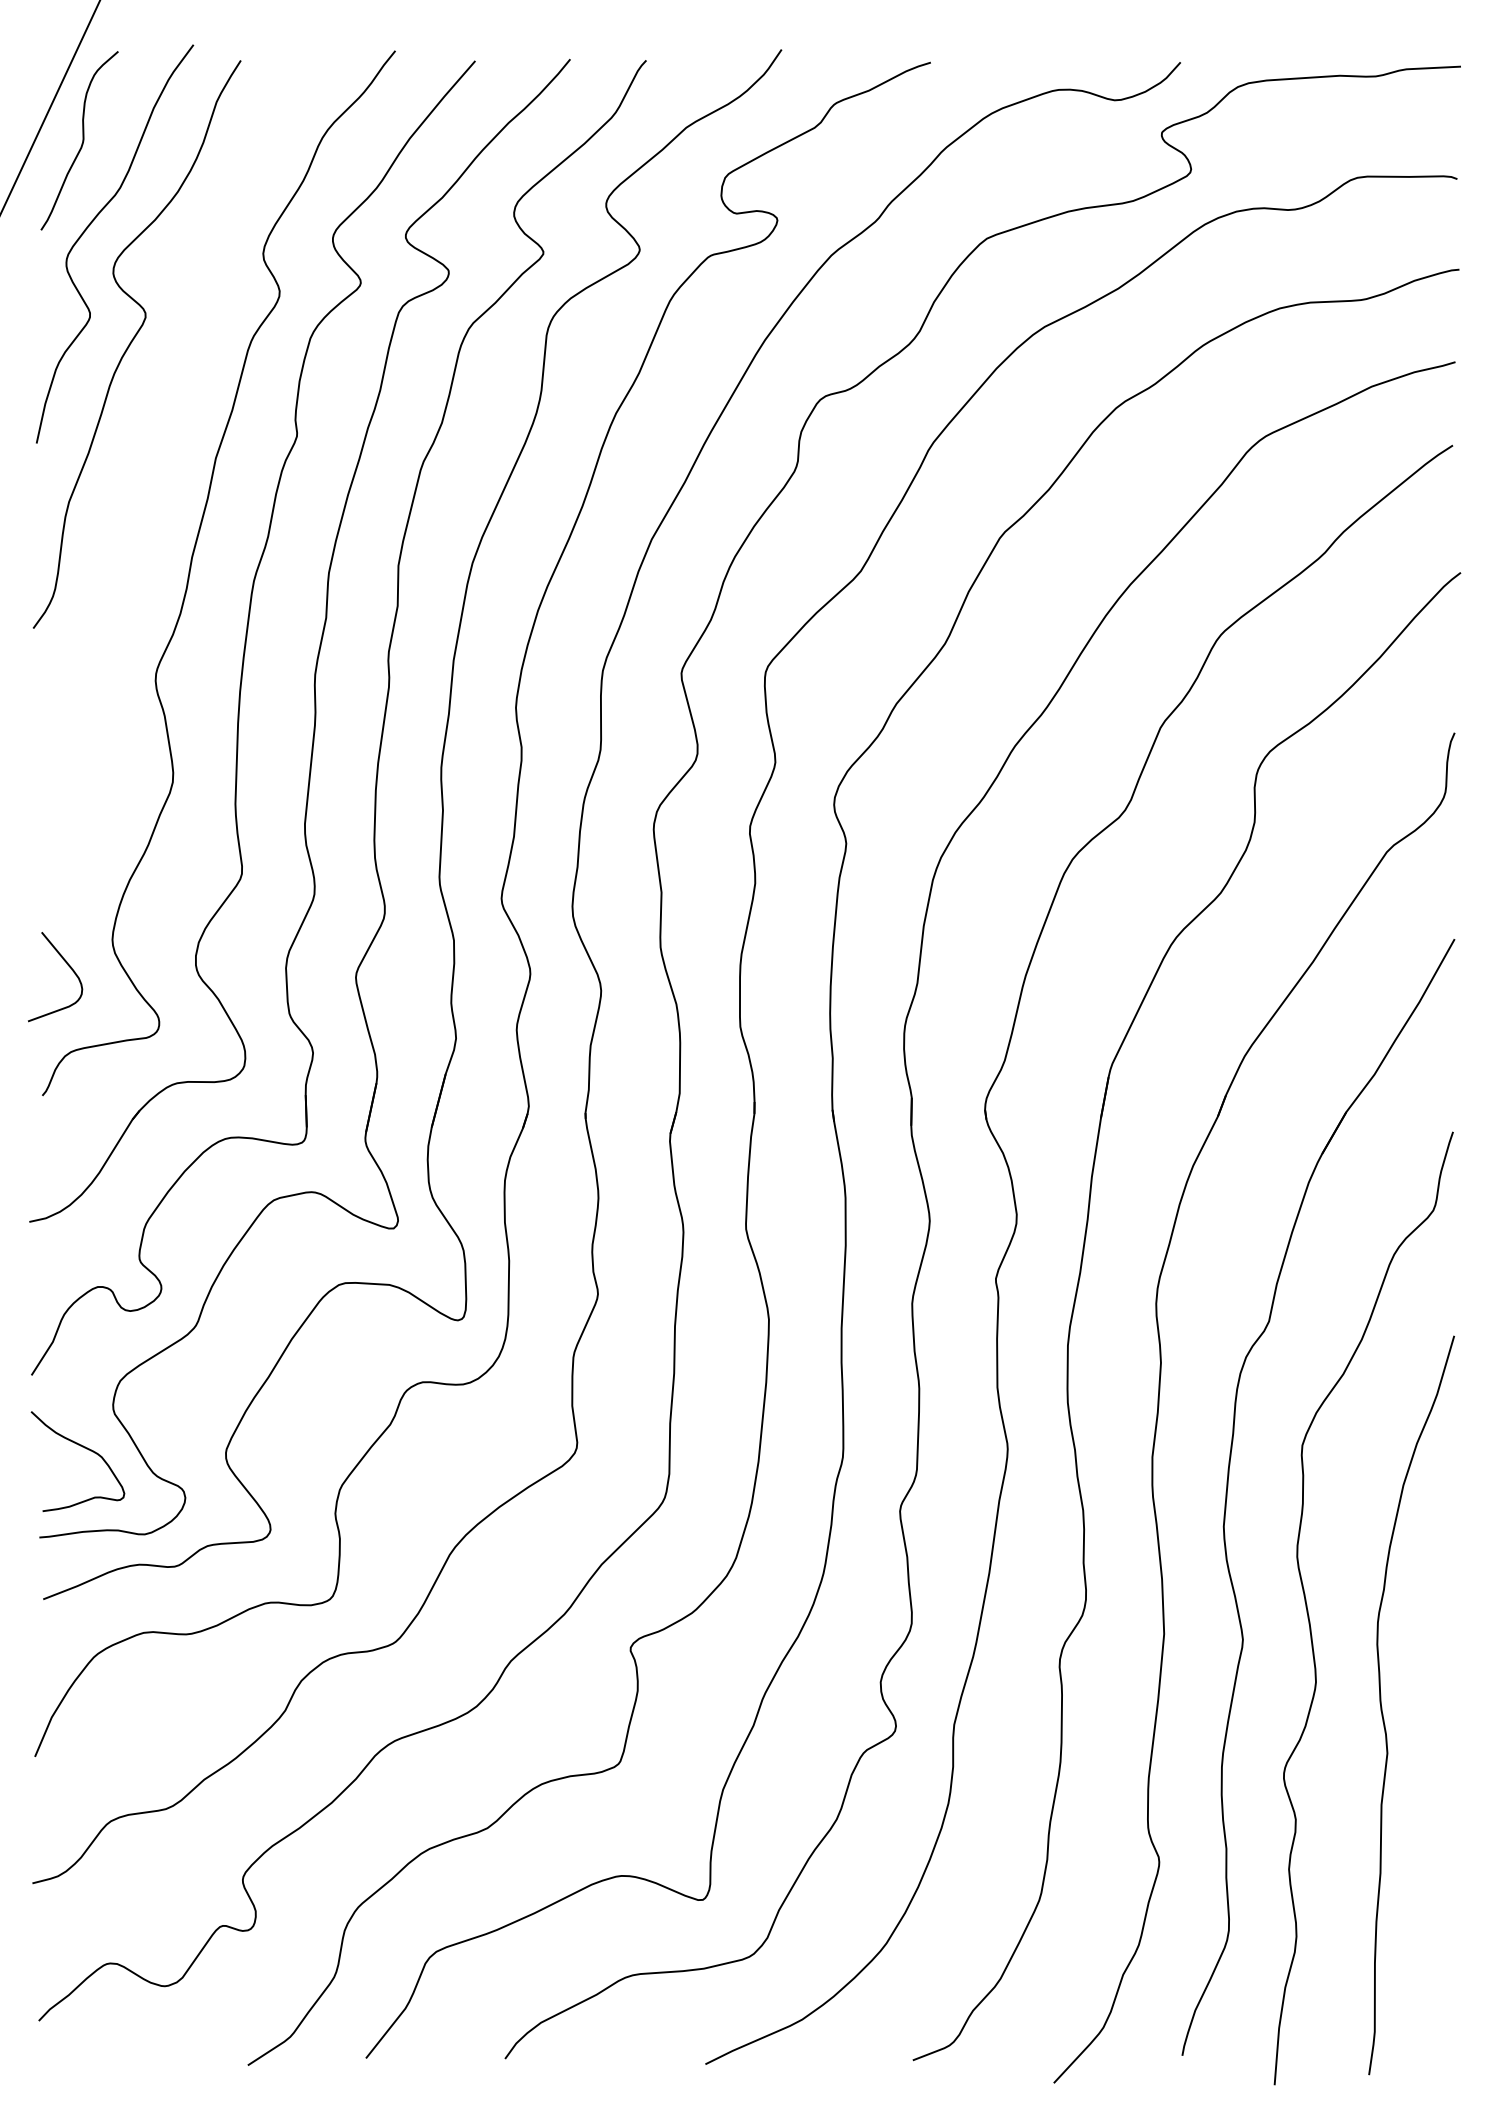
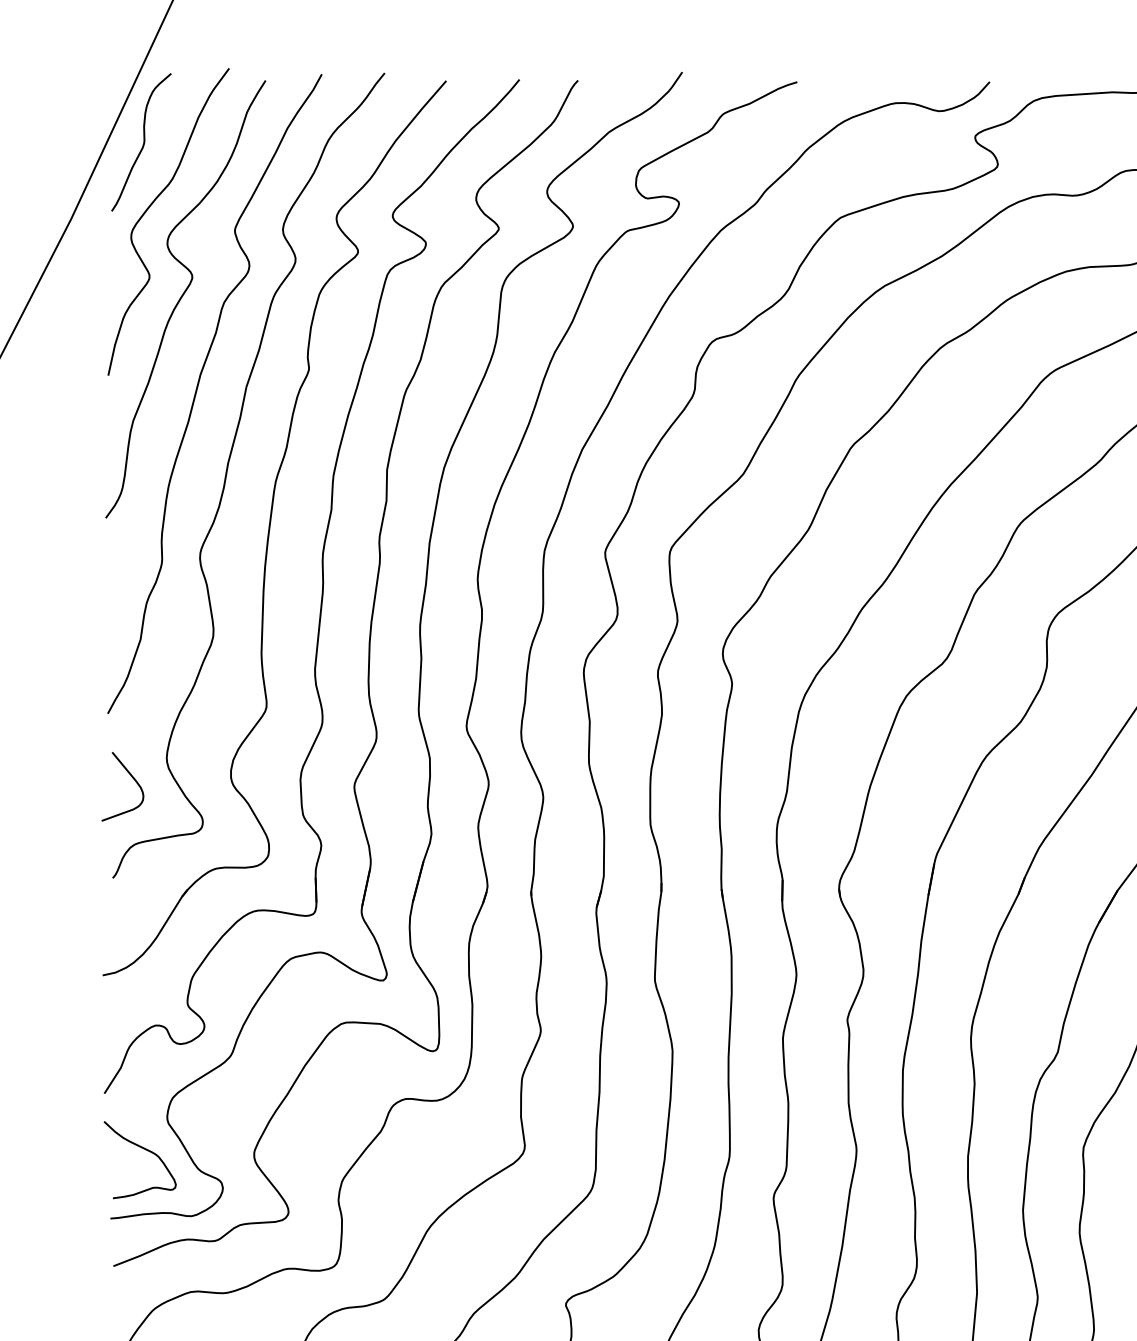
curve: (152, 461) -> (197, 389), added

